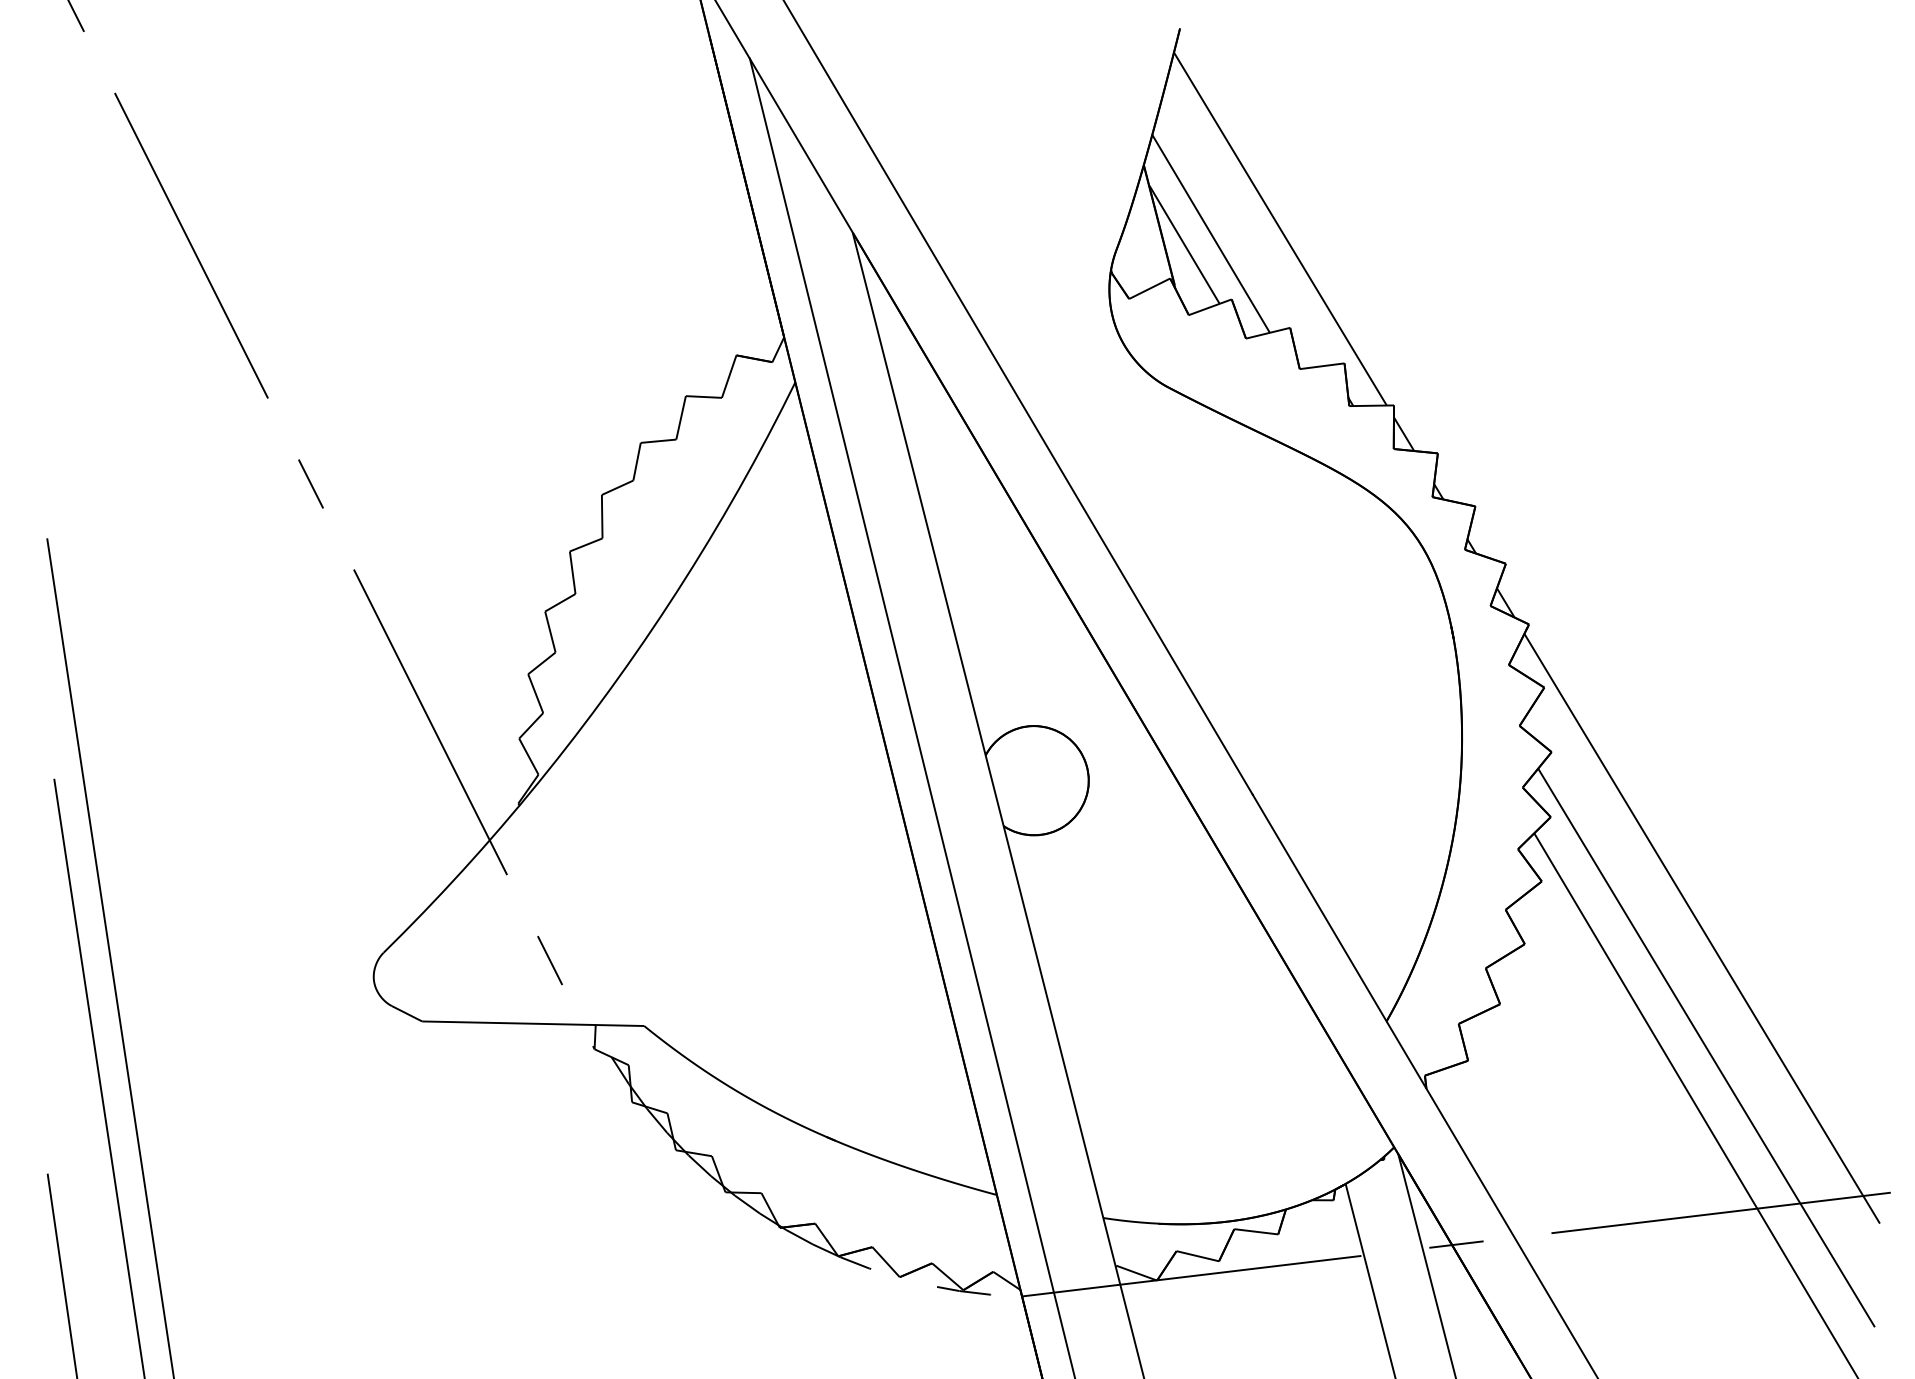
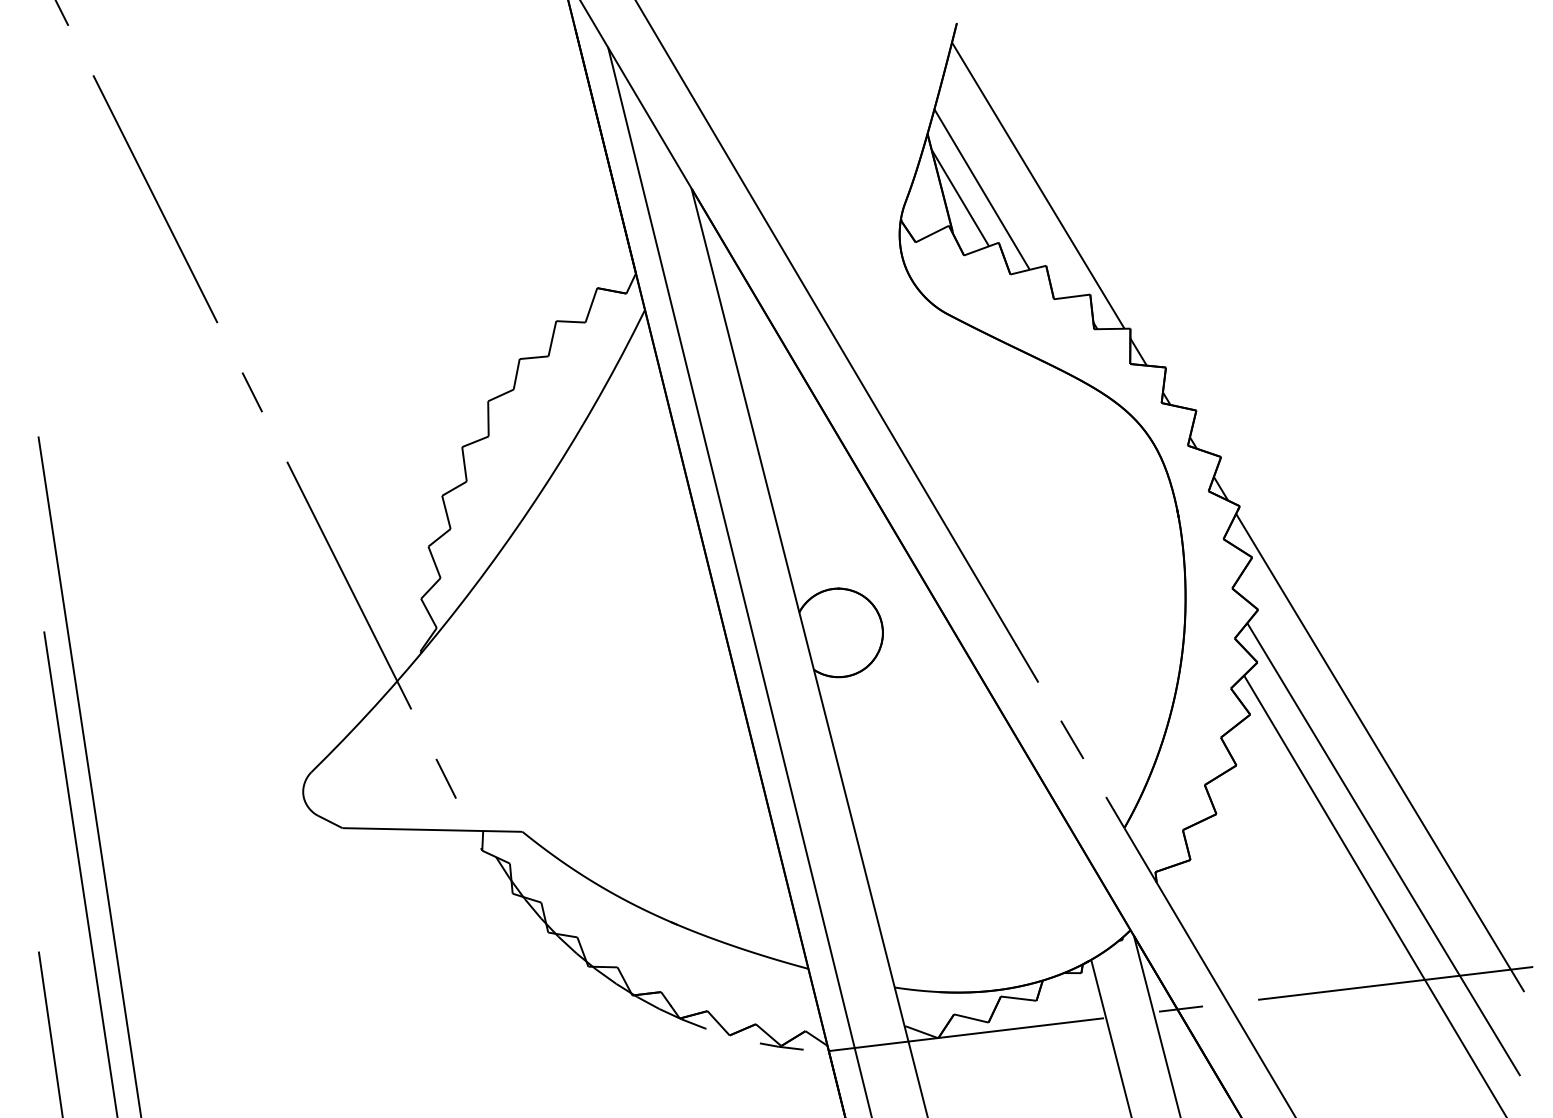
line: (1320, 908) -> (1070, 736), solid -> dashed

